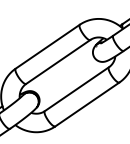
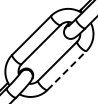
line: (88, 104) -> (67, 70), solid -> dashed

